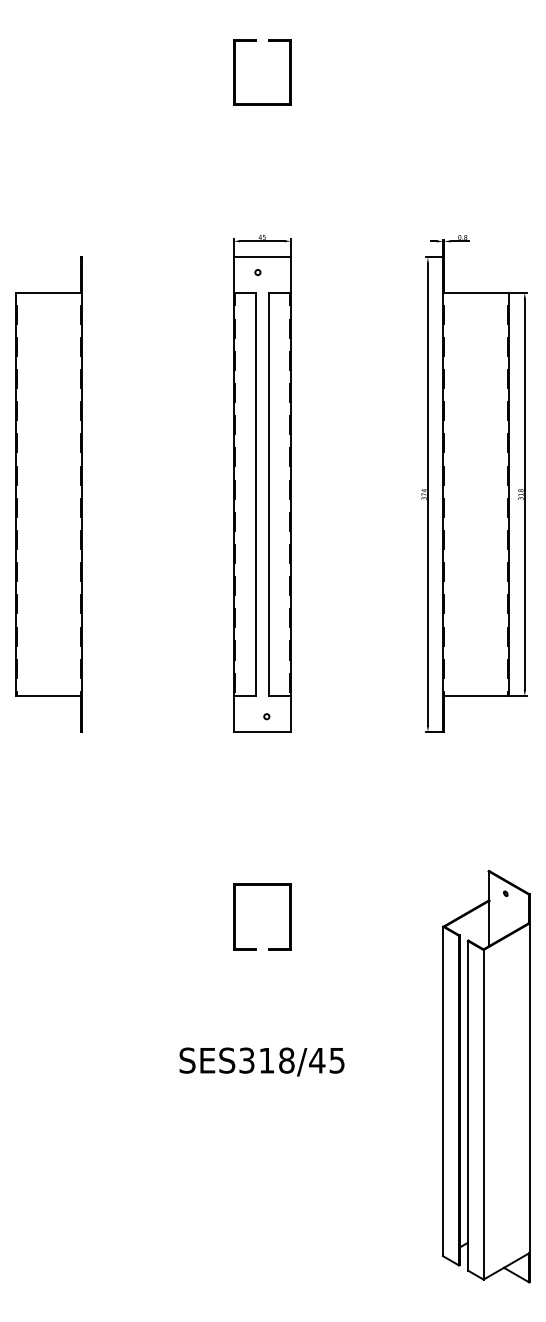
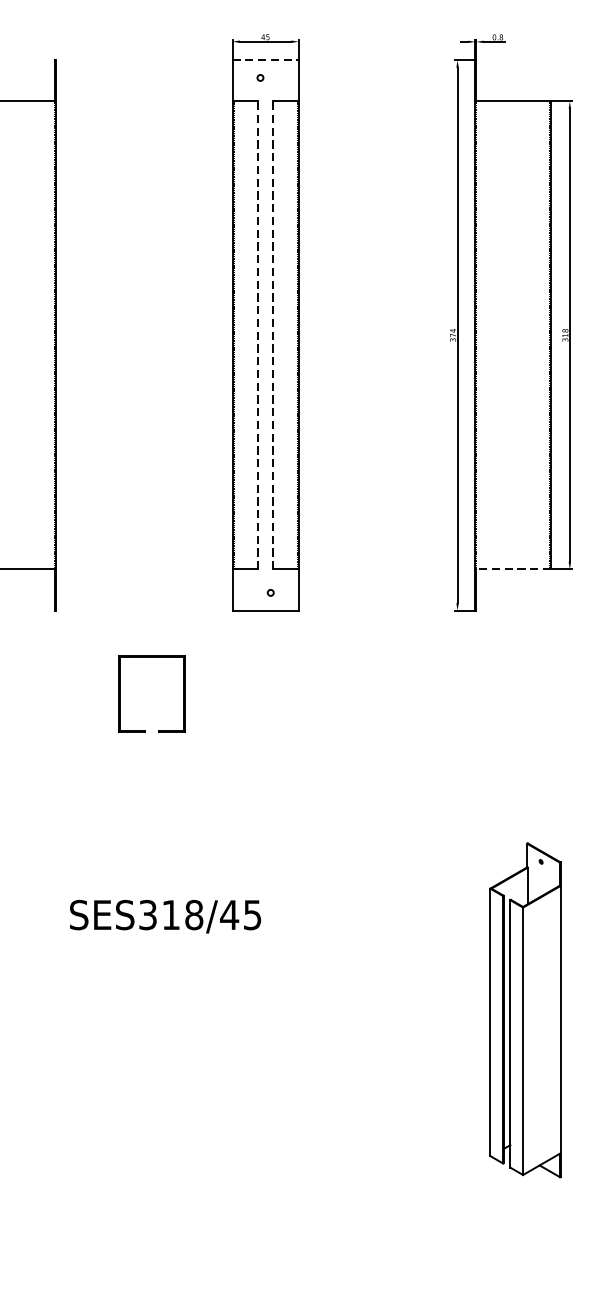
line: (262, 257) -> (265, 60), solid -> dashed
line: (256, 494) -> (258, 335), solid -> dashed
line: (268, 494) -> (272, 335), solid -> dashed
line: (475, 696) -> (512, 569), solid -> dashed
part: (235, 916) -> (120, 693), moved
text: (261, 1061) -> (164, 916), moved
part: (486, 1076) -> (525, 1009), size x0.7

